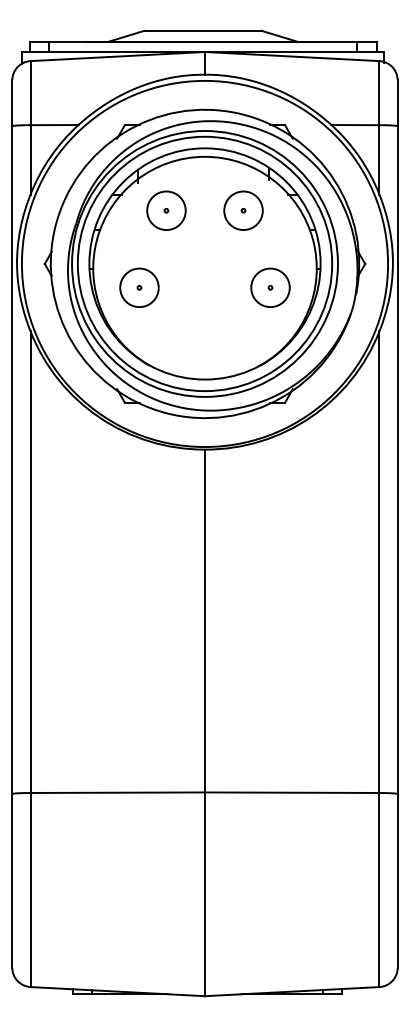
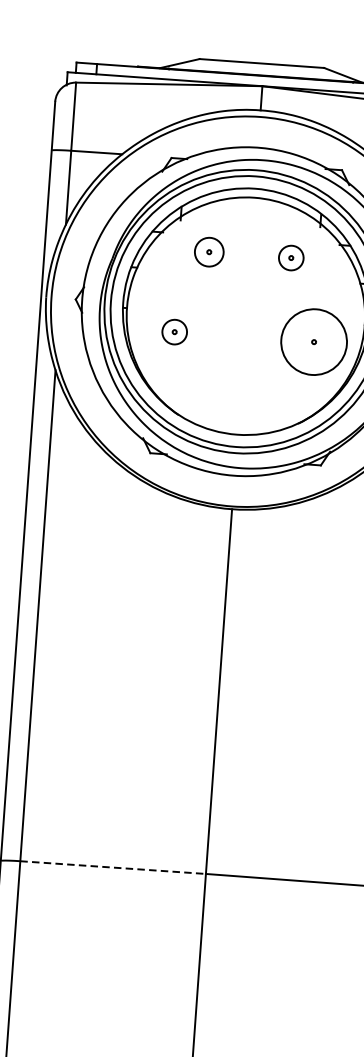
circle: (166, 210) -> (209, 251), size x0.7
circle: (243, 210) -> (291, 257), size x0.6
circle: (139, 287) -> (174, 331), size x0.6
circle: (270, 287) -> (314, 341), size x1.6
line: (118, 792) -> (113, 867), solid -> dashed

